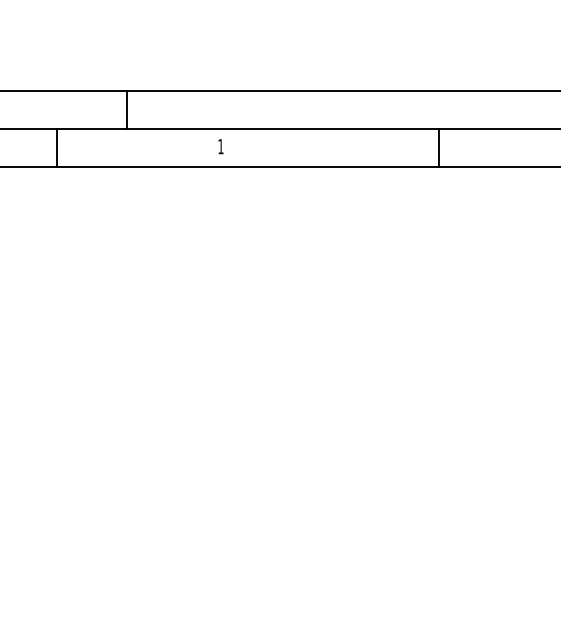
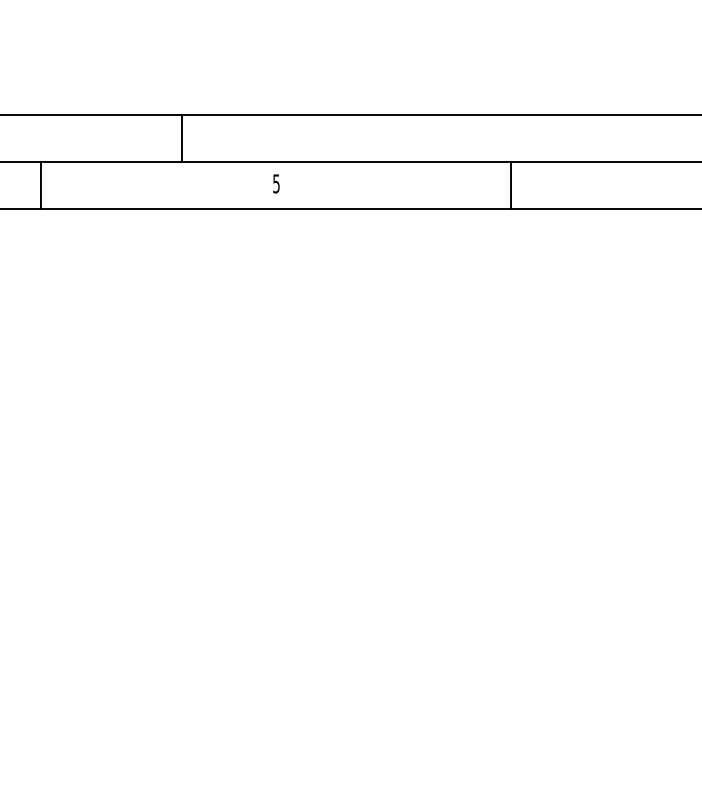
line: (127, 109) -> (182, 137), moved
text: (220, 146) -> (276, 183), 1 -> 5
line: (57, 147) -> (41, 184), moved
line: (439, 147) -> (511, 184), moved

